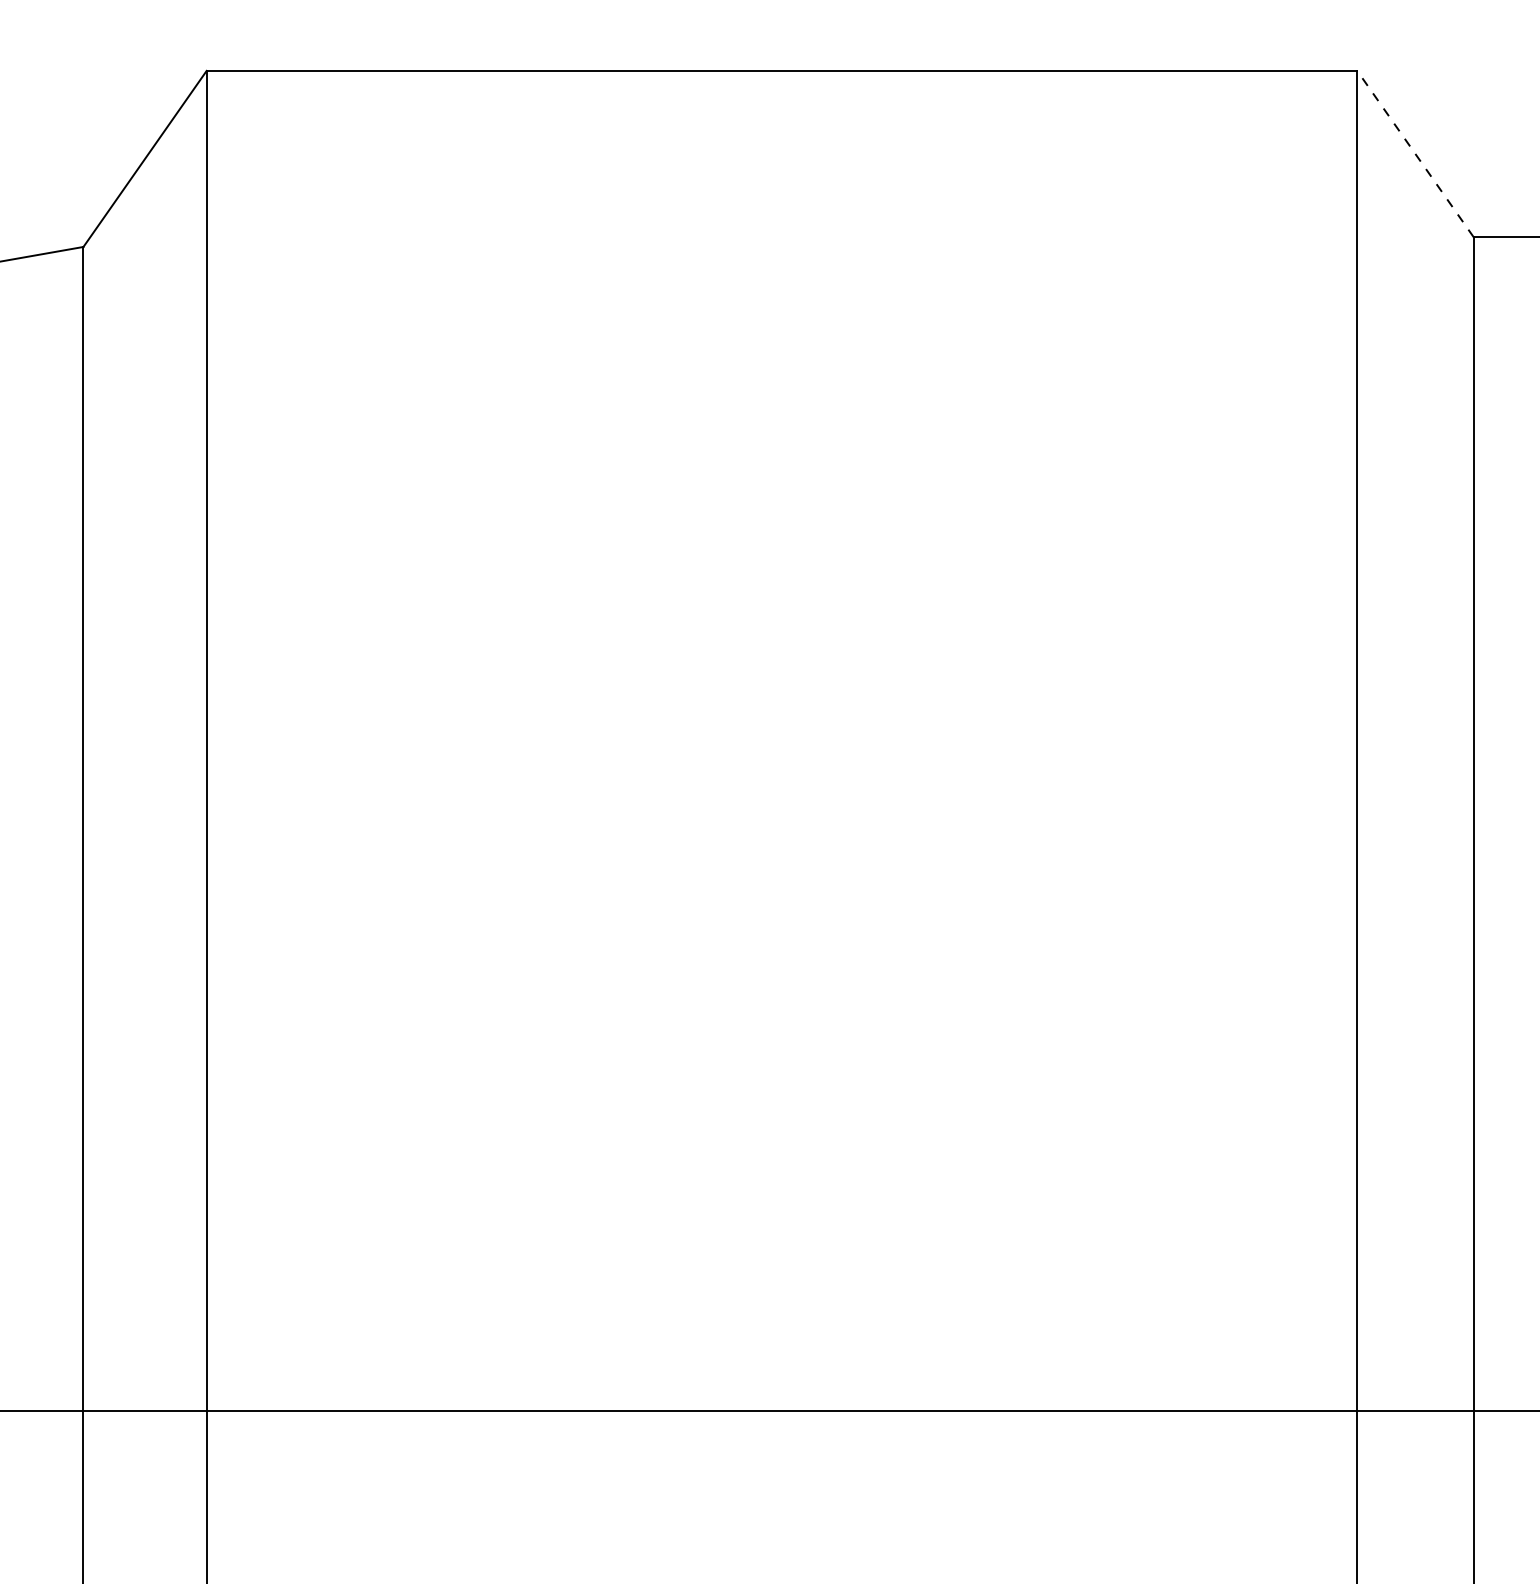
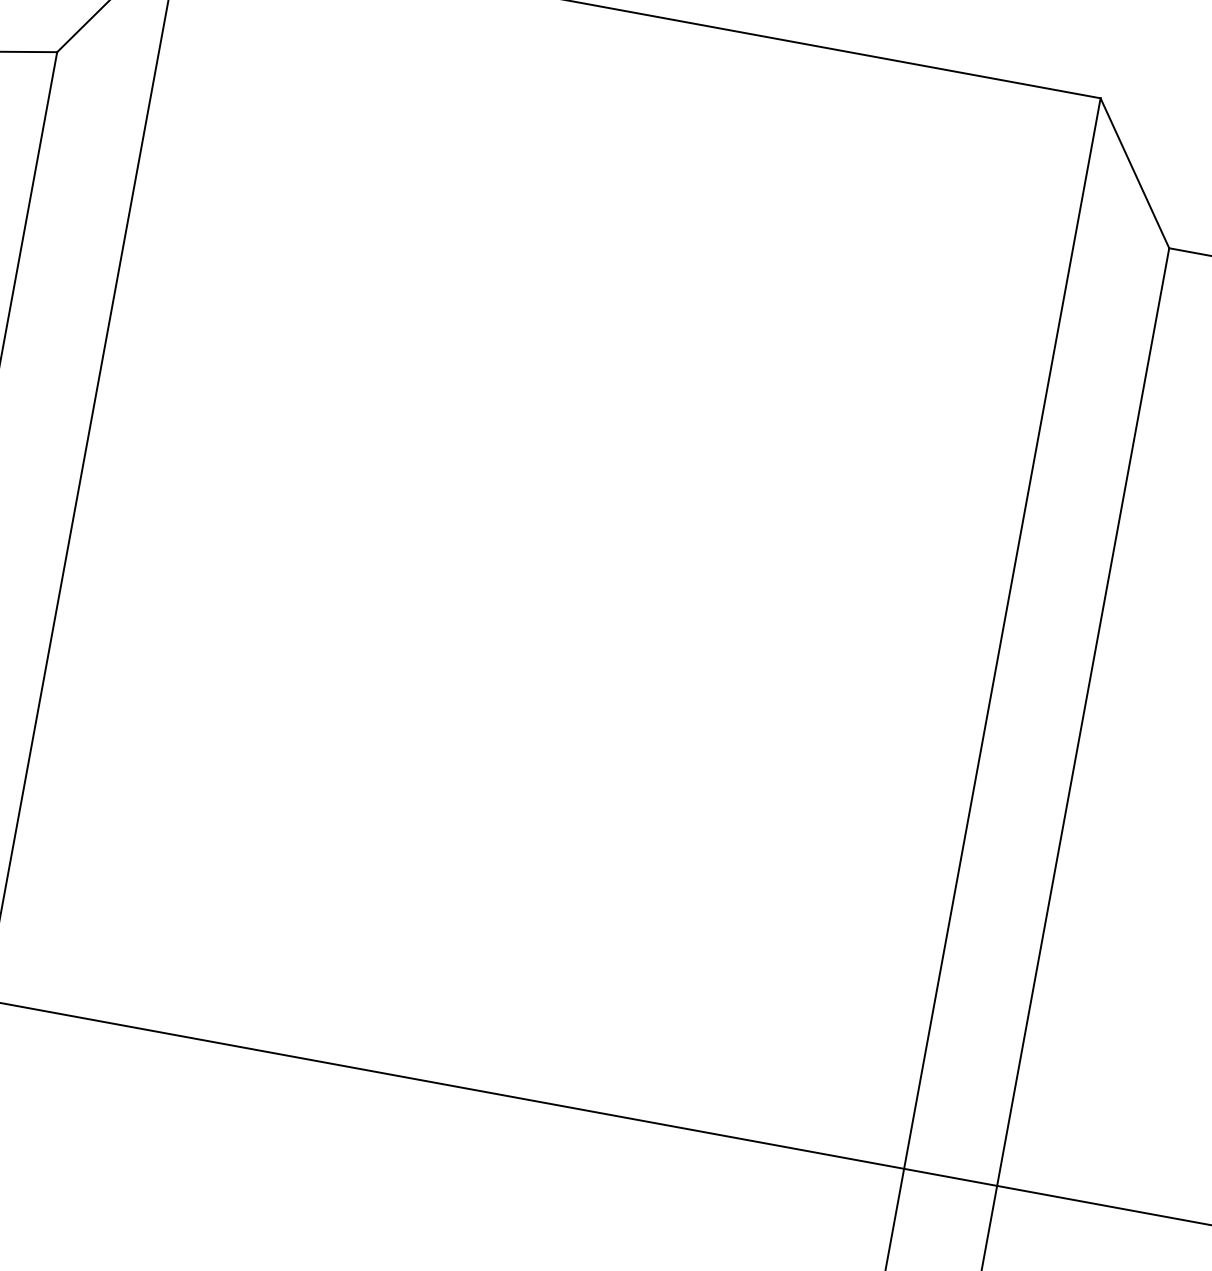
line: (1415, 154) -> (1134, 173), dashed -> solid

